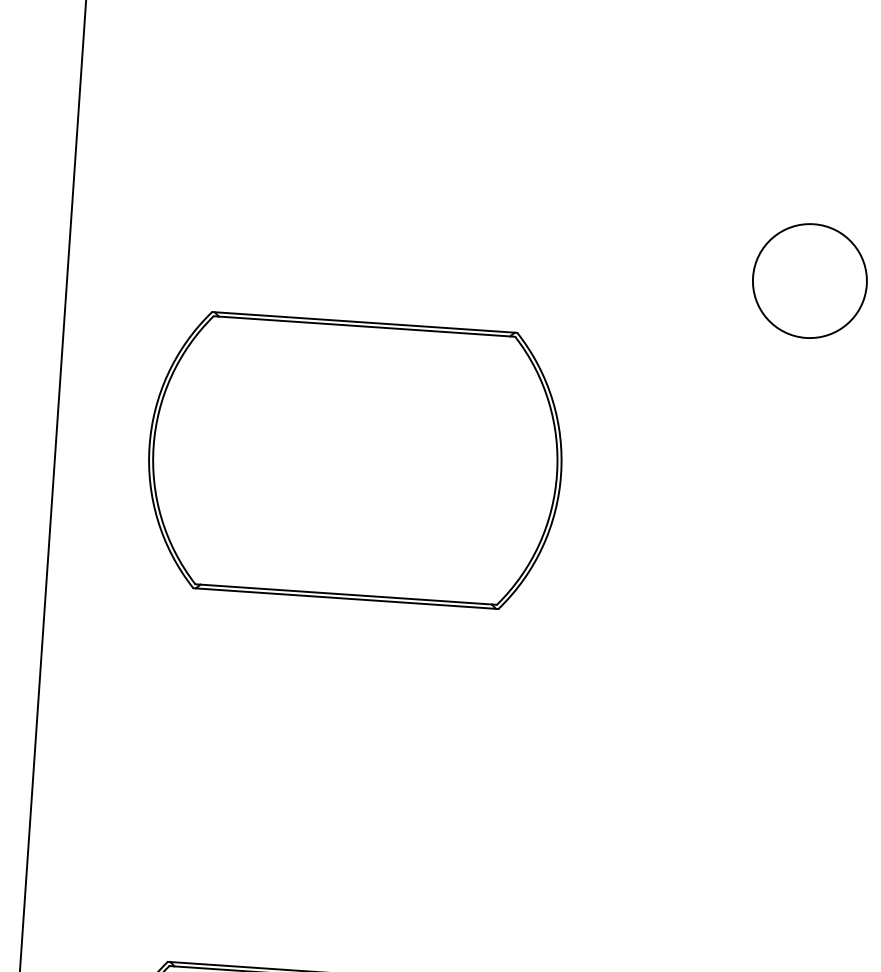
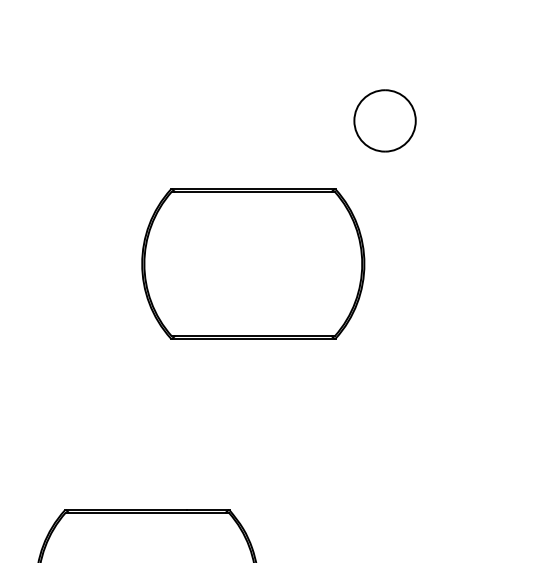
part: (355, 459) -> (253, 263), moved

